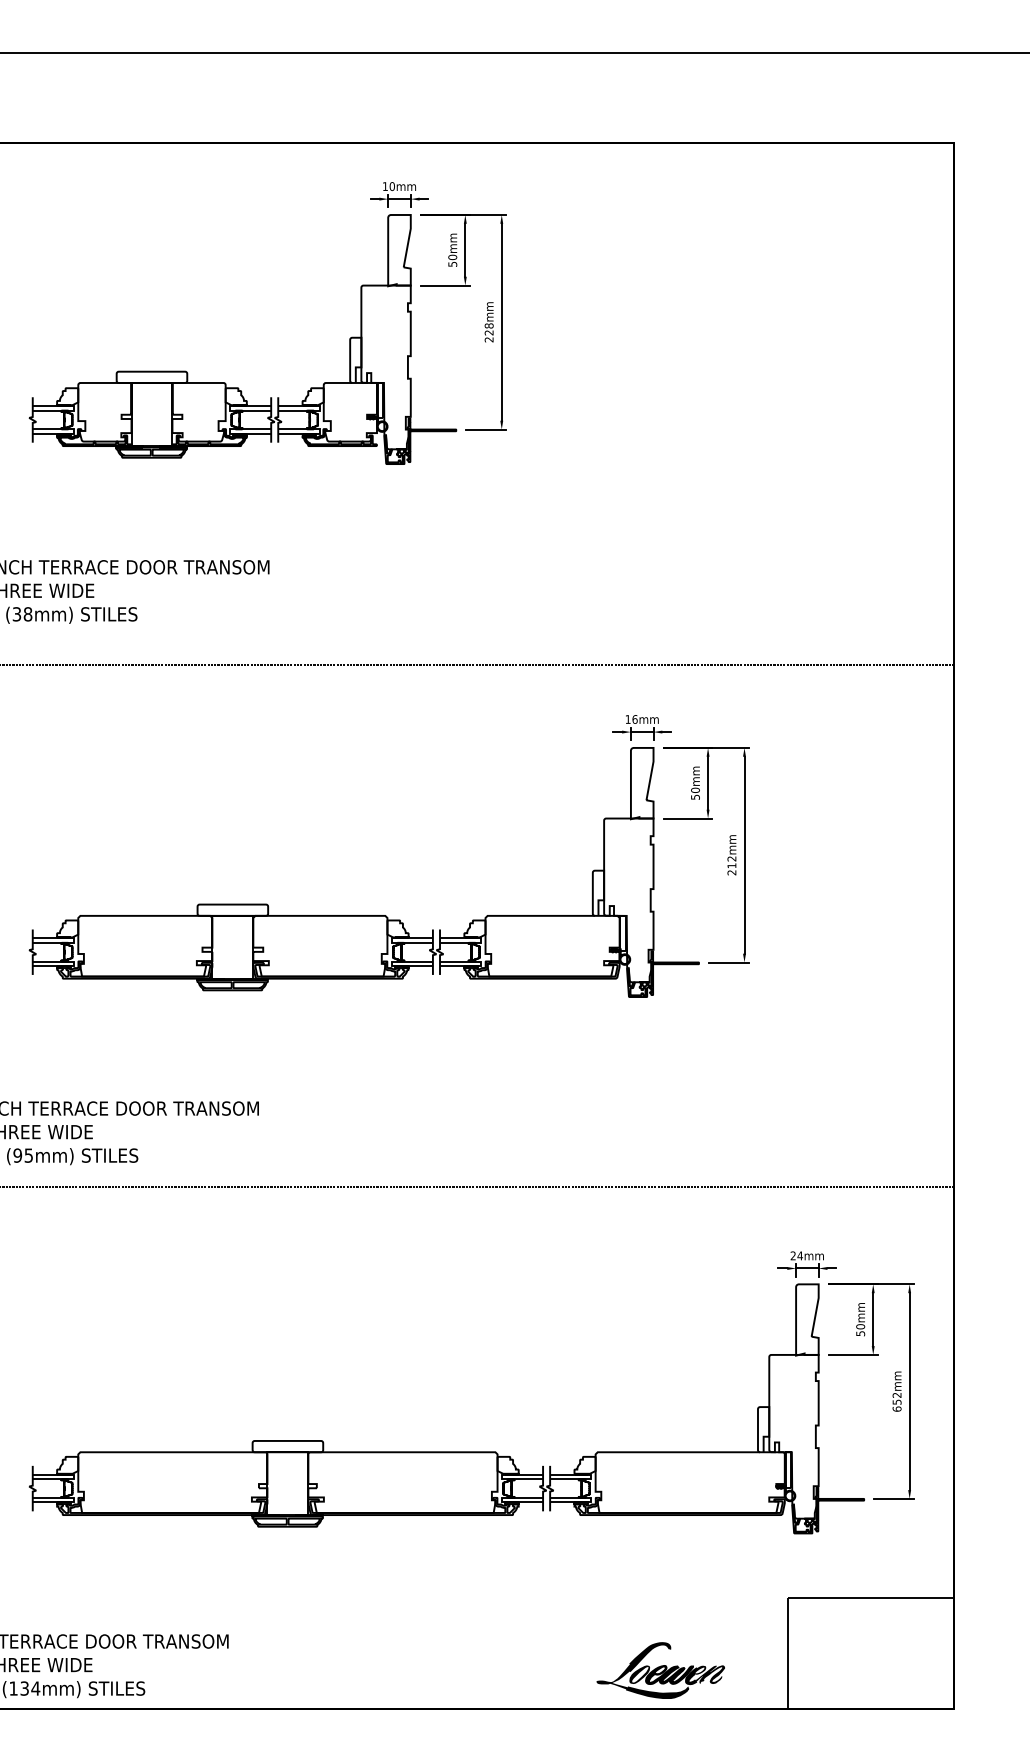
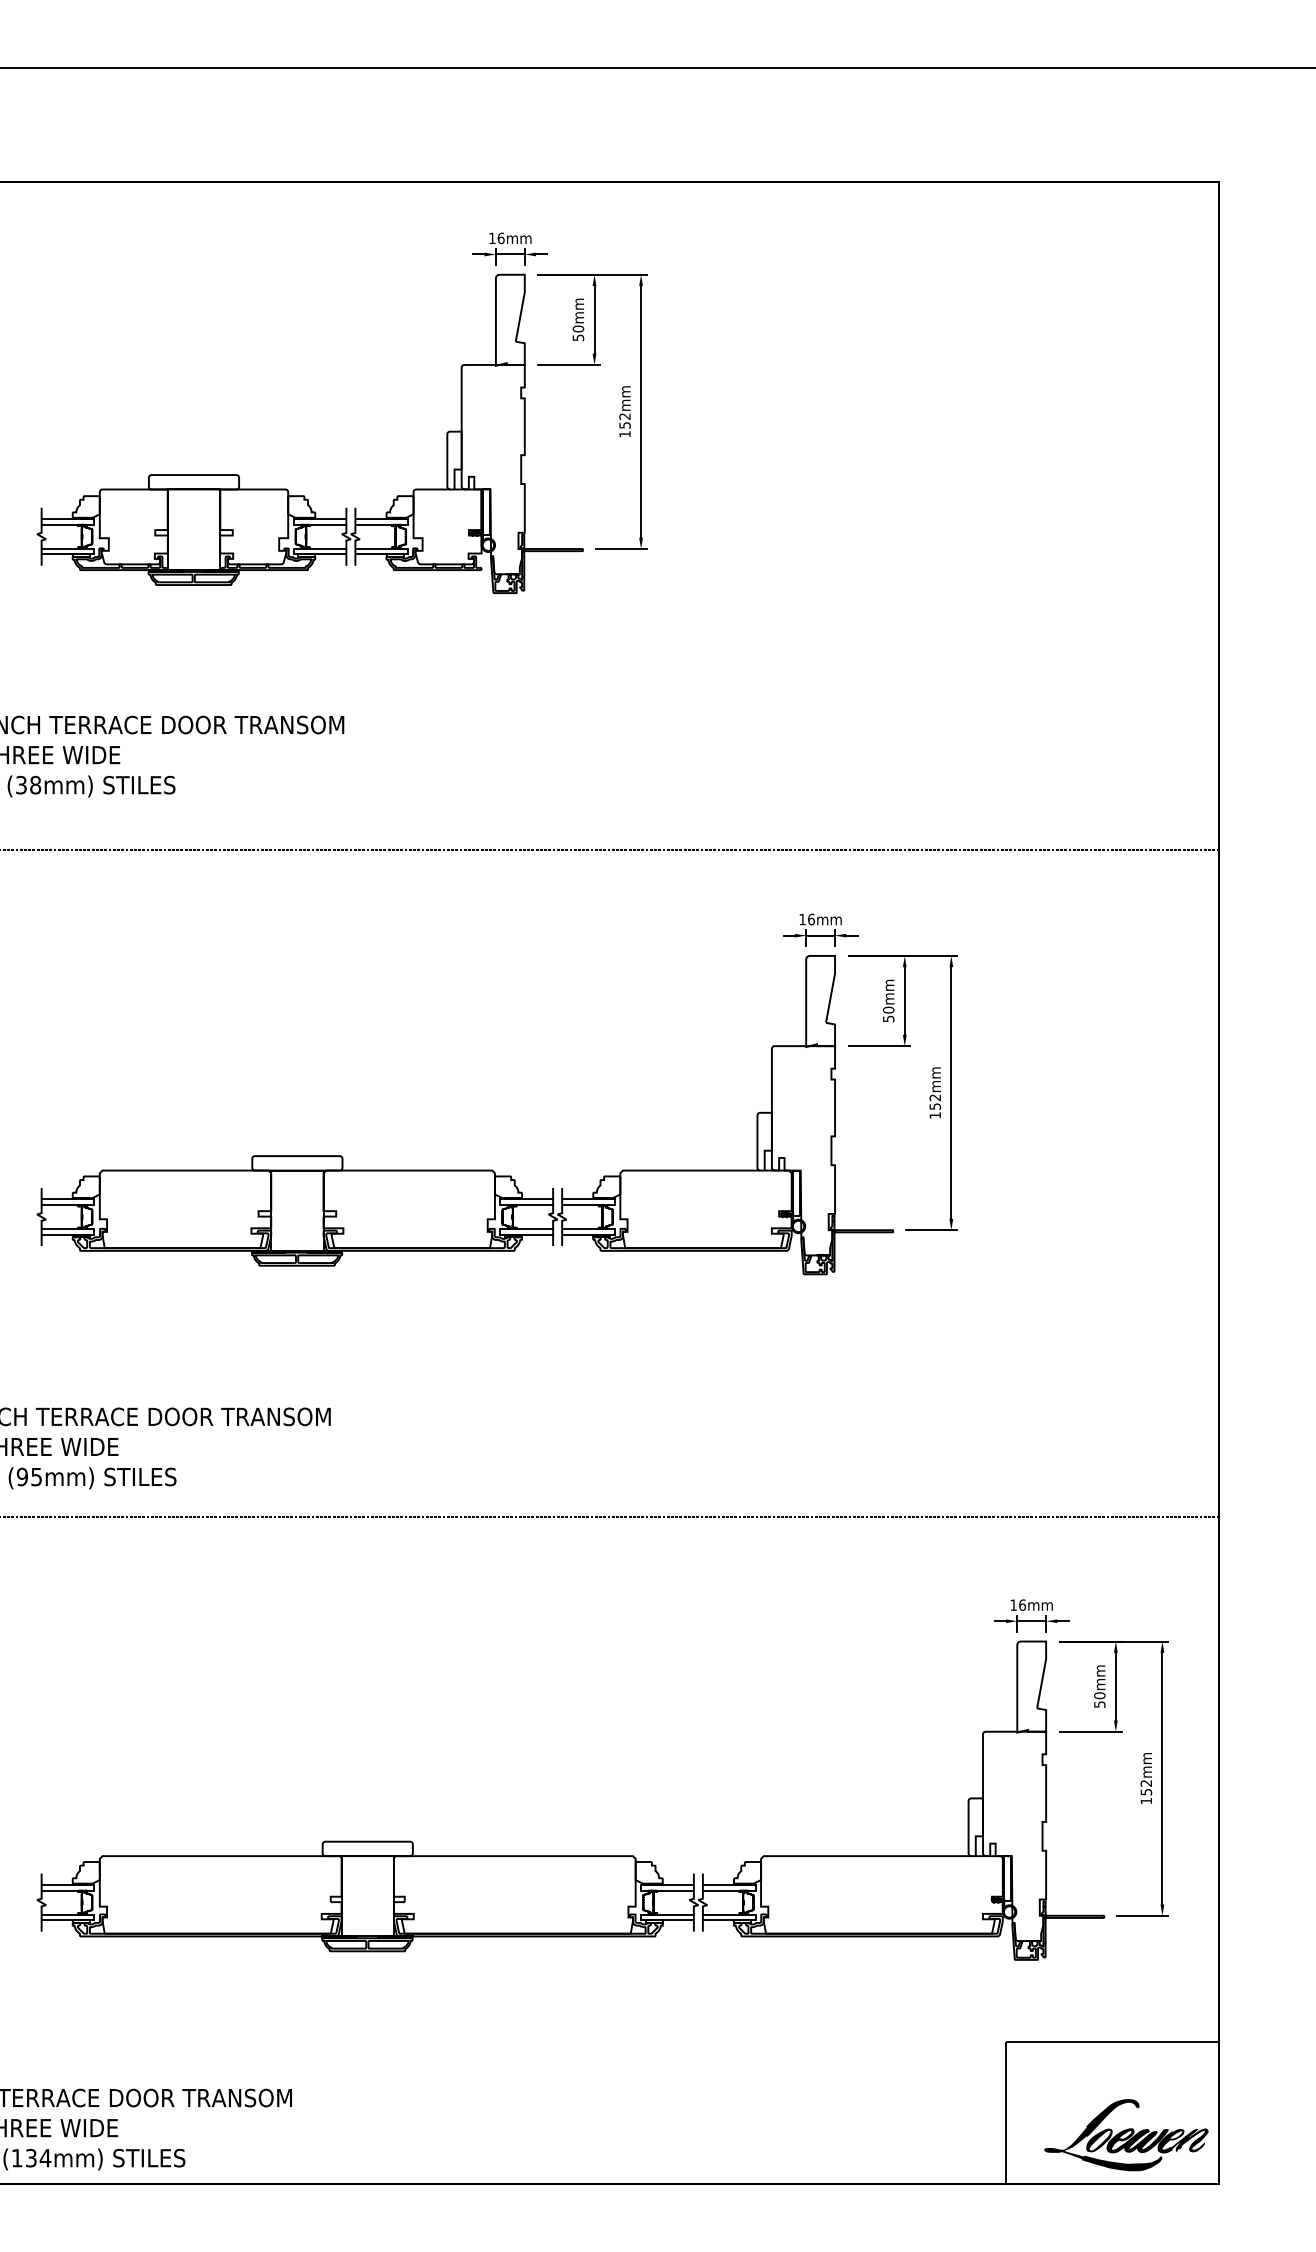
text: (392, 185) -> (501, 237), 10mm -> 16mm
text: (488, 332) -> (624, 425), 228mm -> 152mm
text: (732, 868) -> (935, 1110), 212mm -> 152mm
text: (797, 1255) -> (1018, 1604), 24mm -> 16mm
text: (897, 1408) -> (1146, 1800), 652mm -> 152mm
part: (660, 1670) -> (1126, 2135), moved

